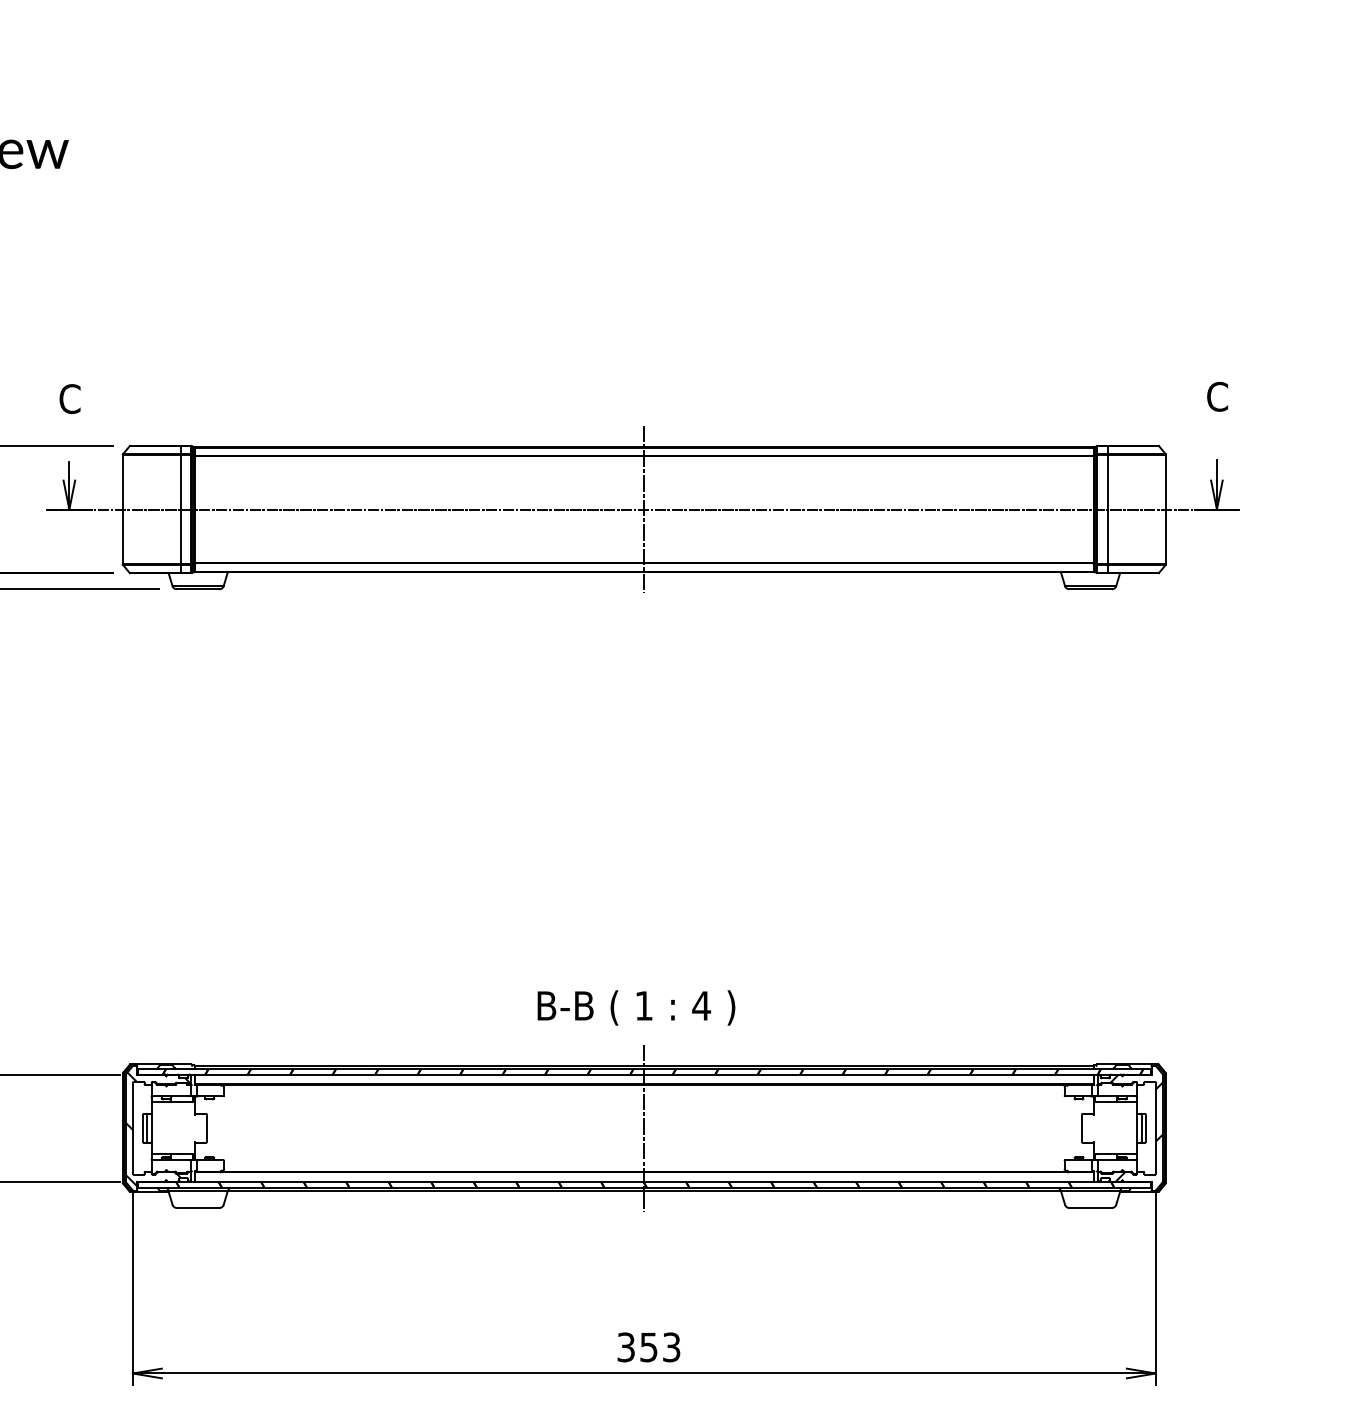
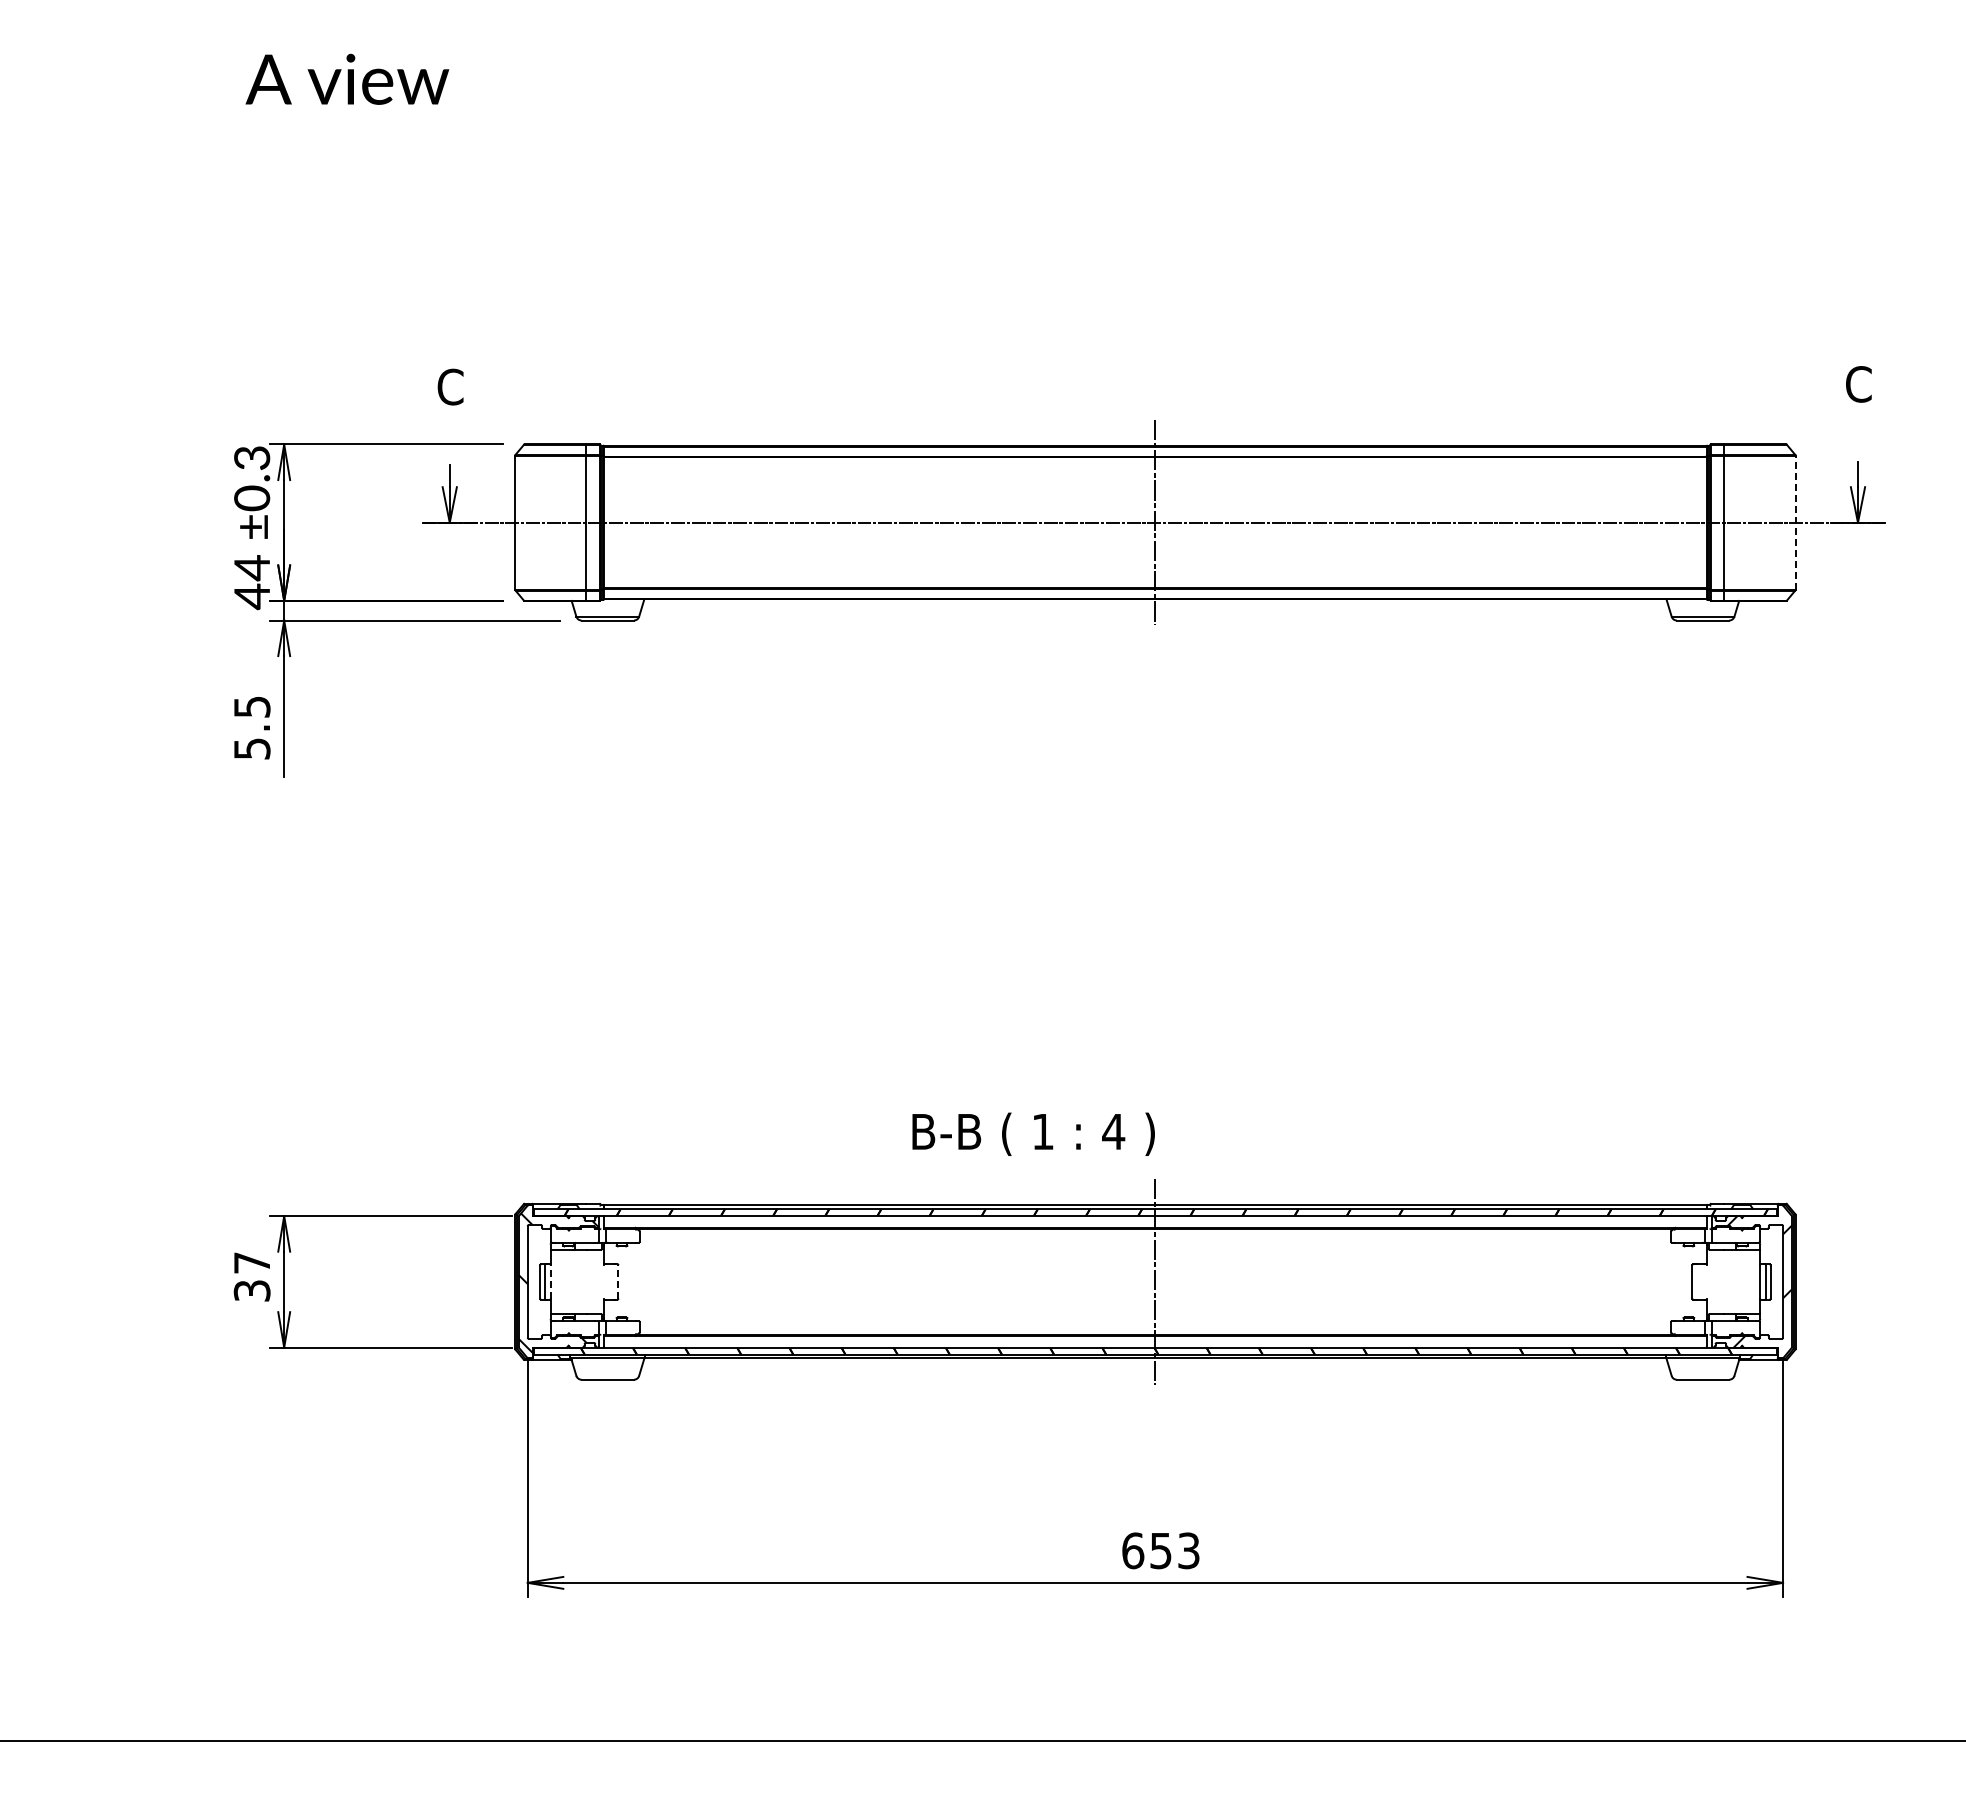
line: (1165, 509) -> (1795, 522), solid -> dashed
text: (636, 1007) -> (1033, 1133), moved
line: (151, 1127) -> (550, 1281), solid -> dashed
line: (206, 1127) -> (618, 1281), solid -> dashed
text: (626, 1347) -> (1133, 1550), 353 -> 653

